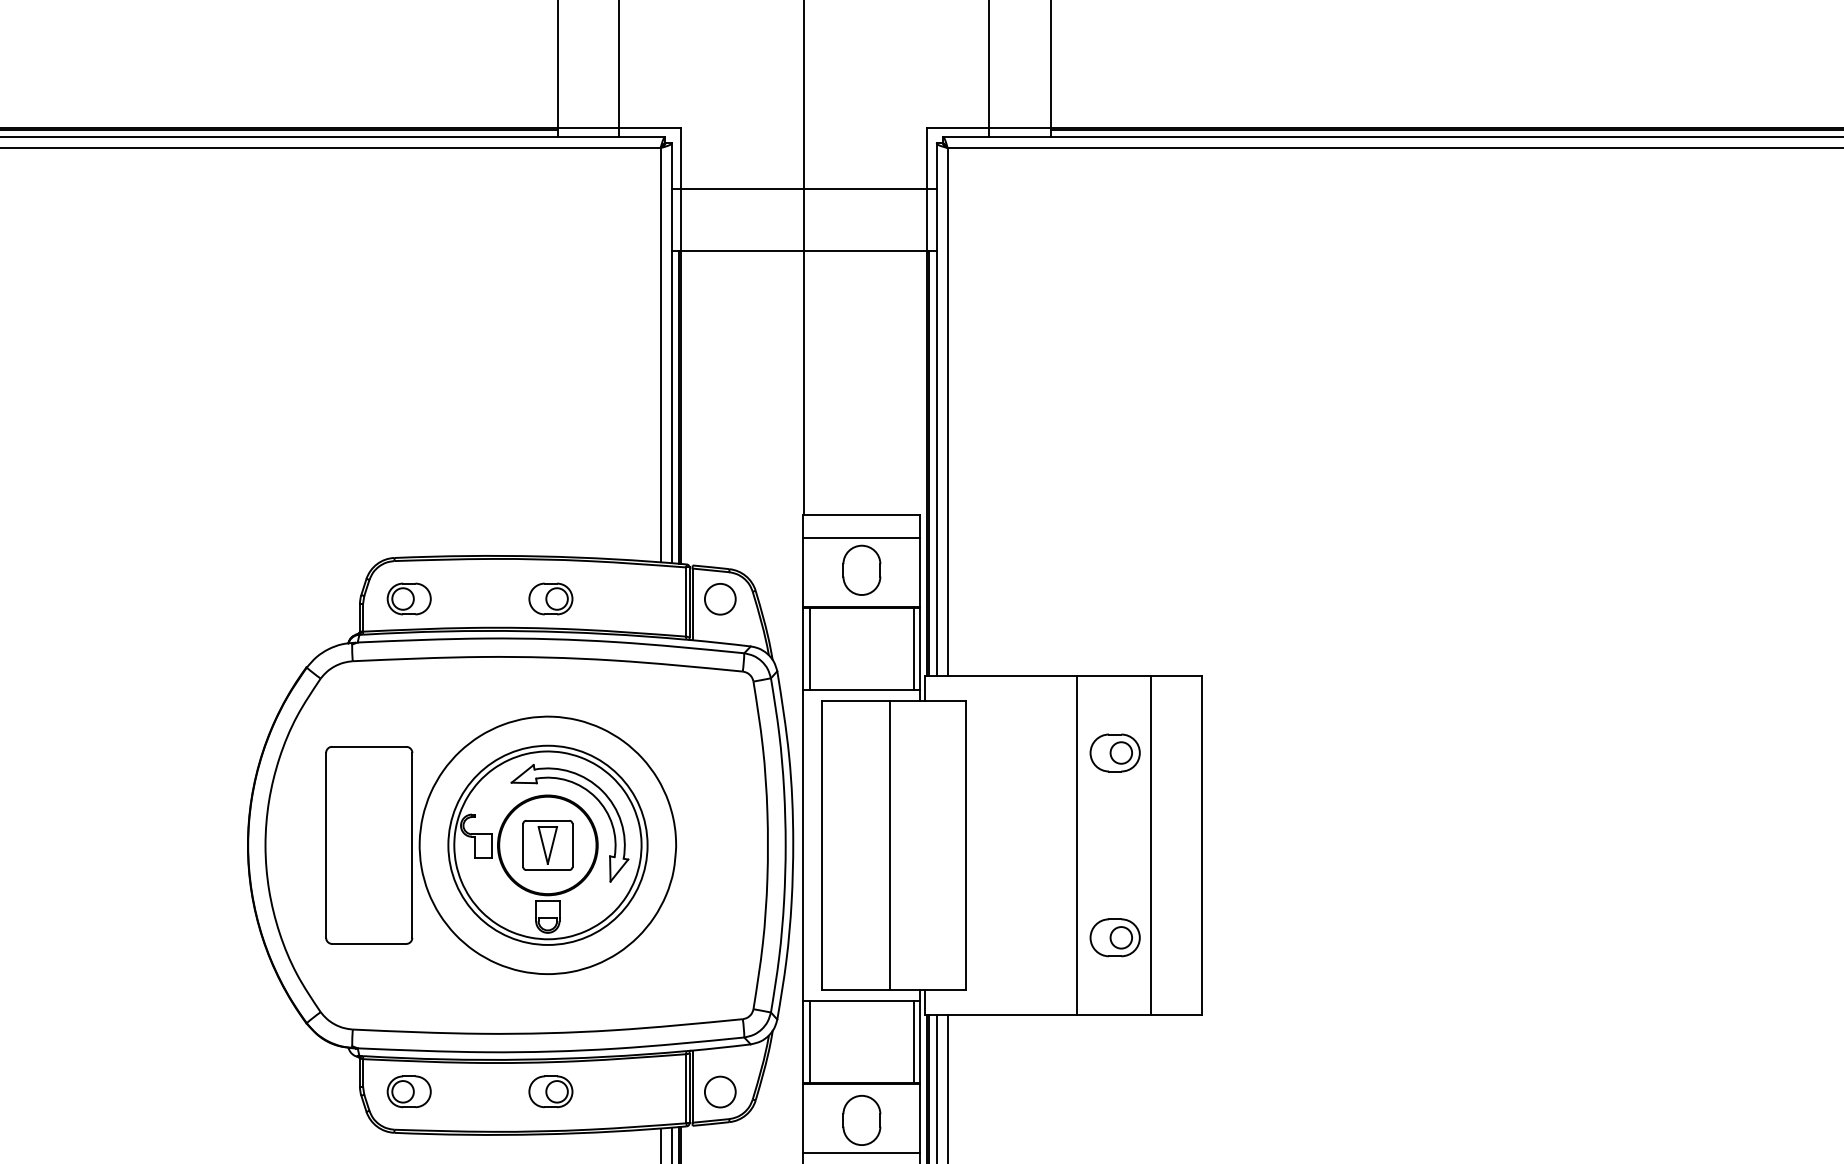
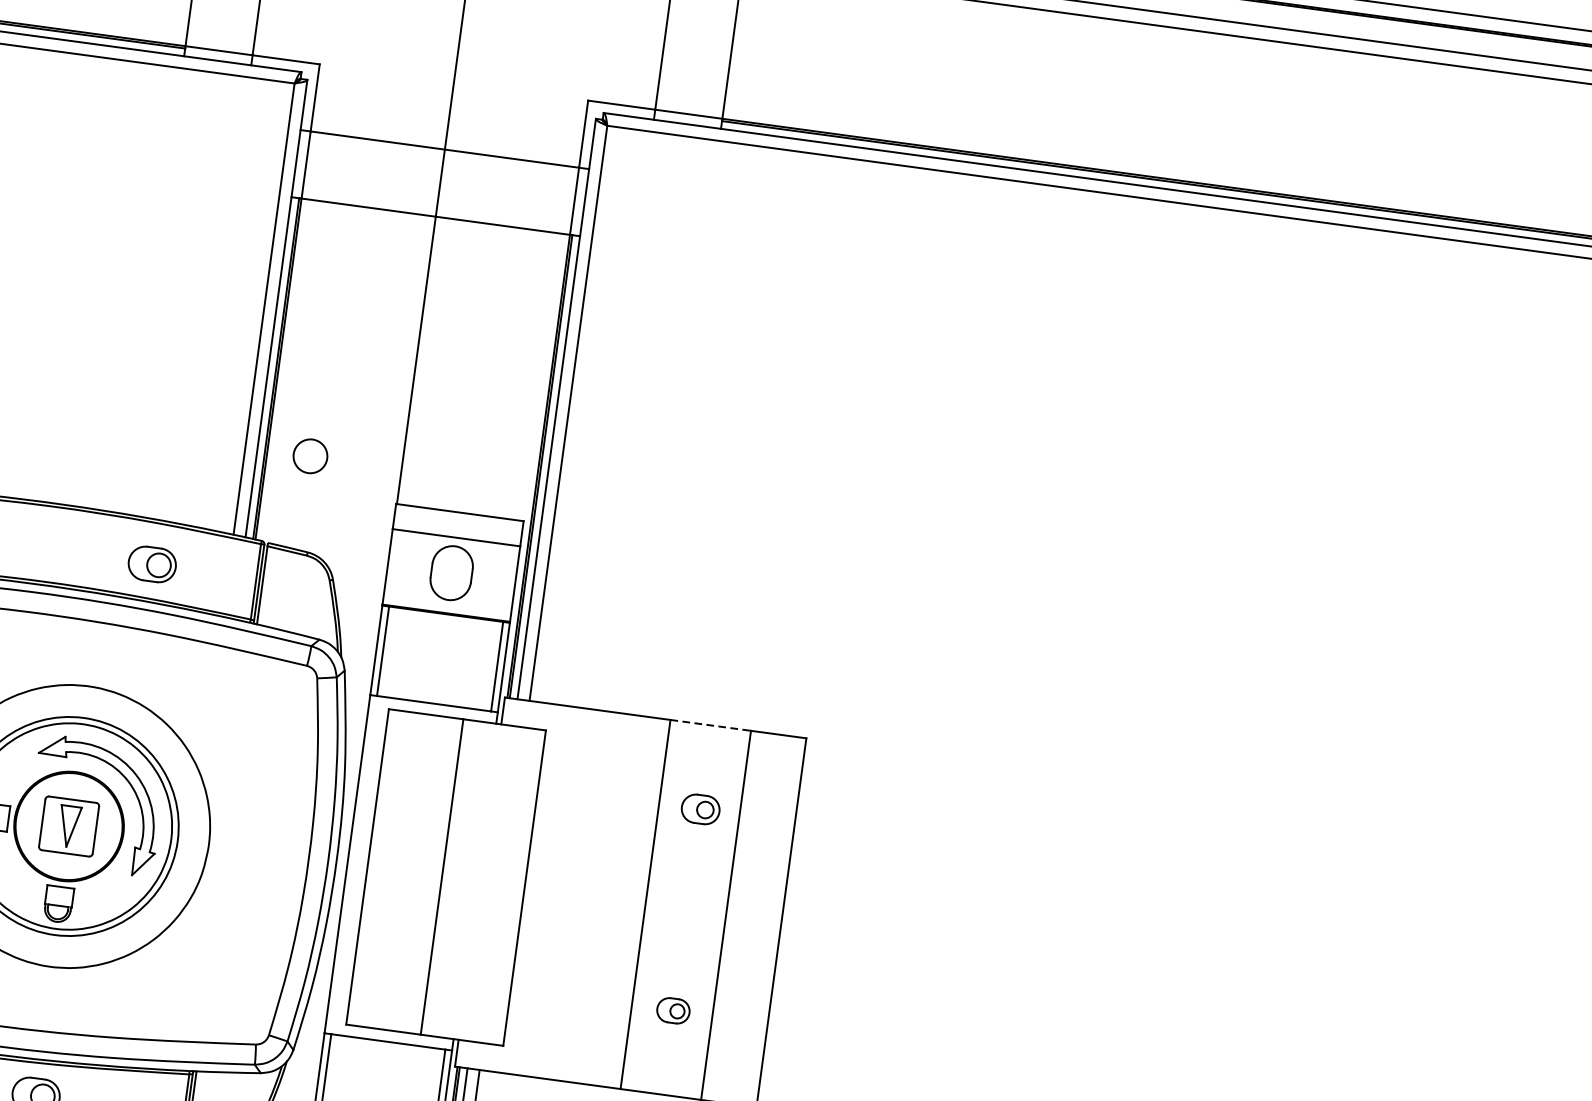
part: (550, 598) -> (151, 563), moved
circle: (720, 599) -> (310, 456), moved
line: (1113, 676) -> (710, 725), solid -> dashed
part: (1114, 752) -> (700, 808), size x0.7
part: (1114, 937) -> (672, 1010), size x0.6

